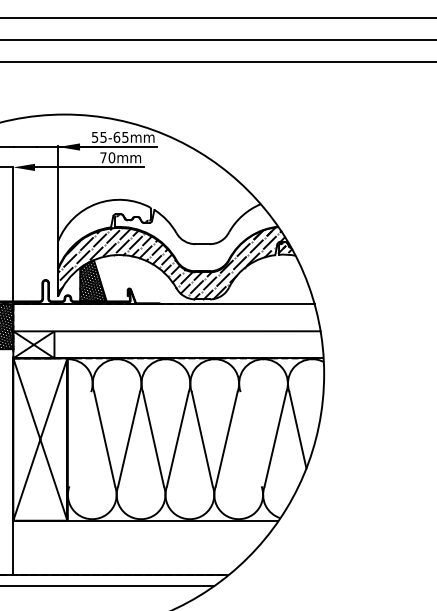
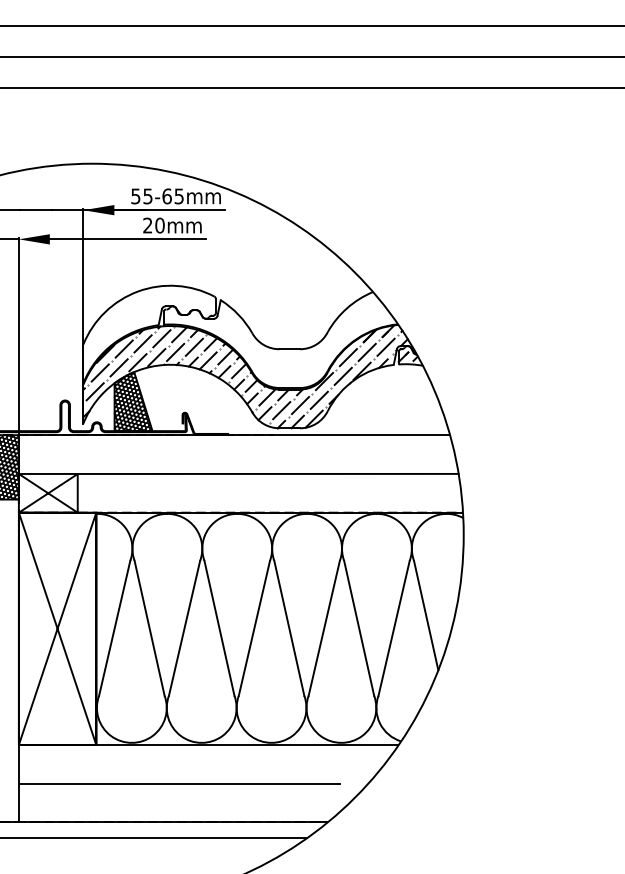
text: (103, 157) -> (147, 225), 70mm -> 20mm
line: (80, 439) -> (114, 628), added
line: (250, 439) -> (358, 628), added
line: (125, 547) -> (179, 783), added

